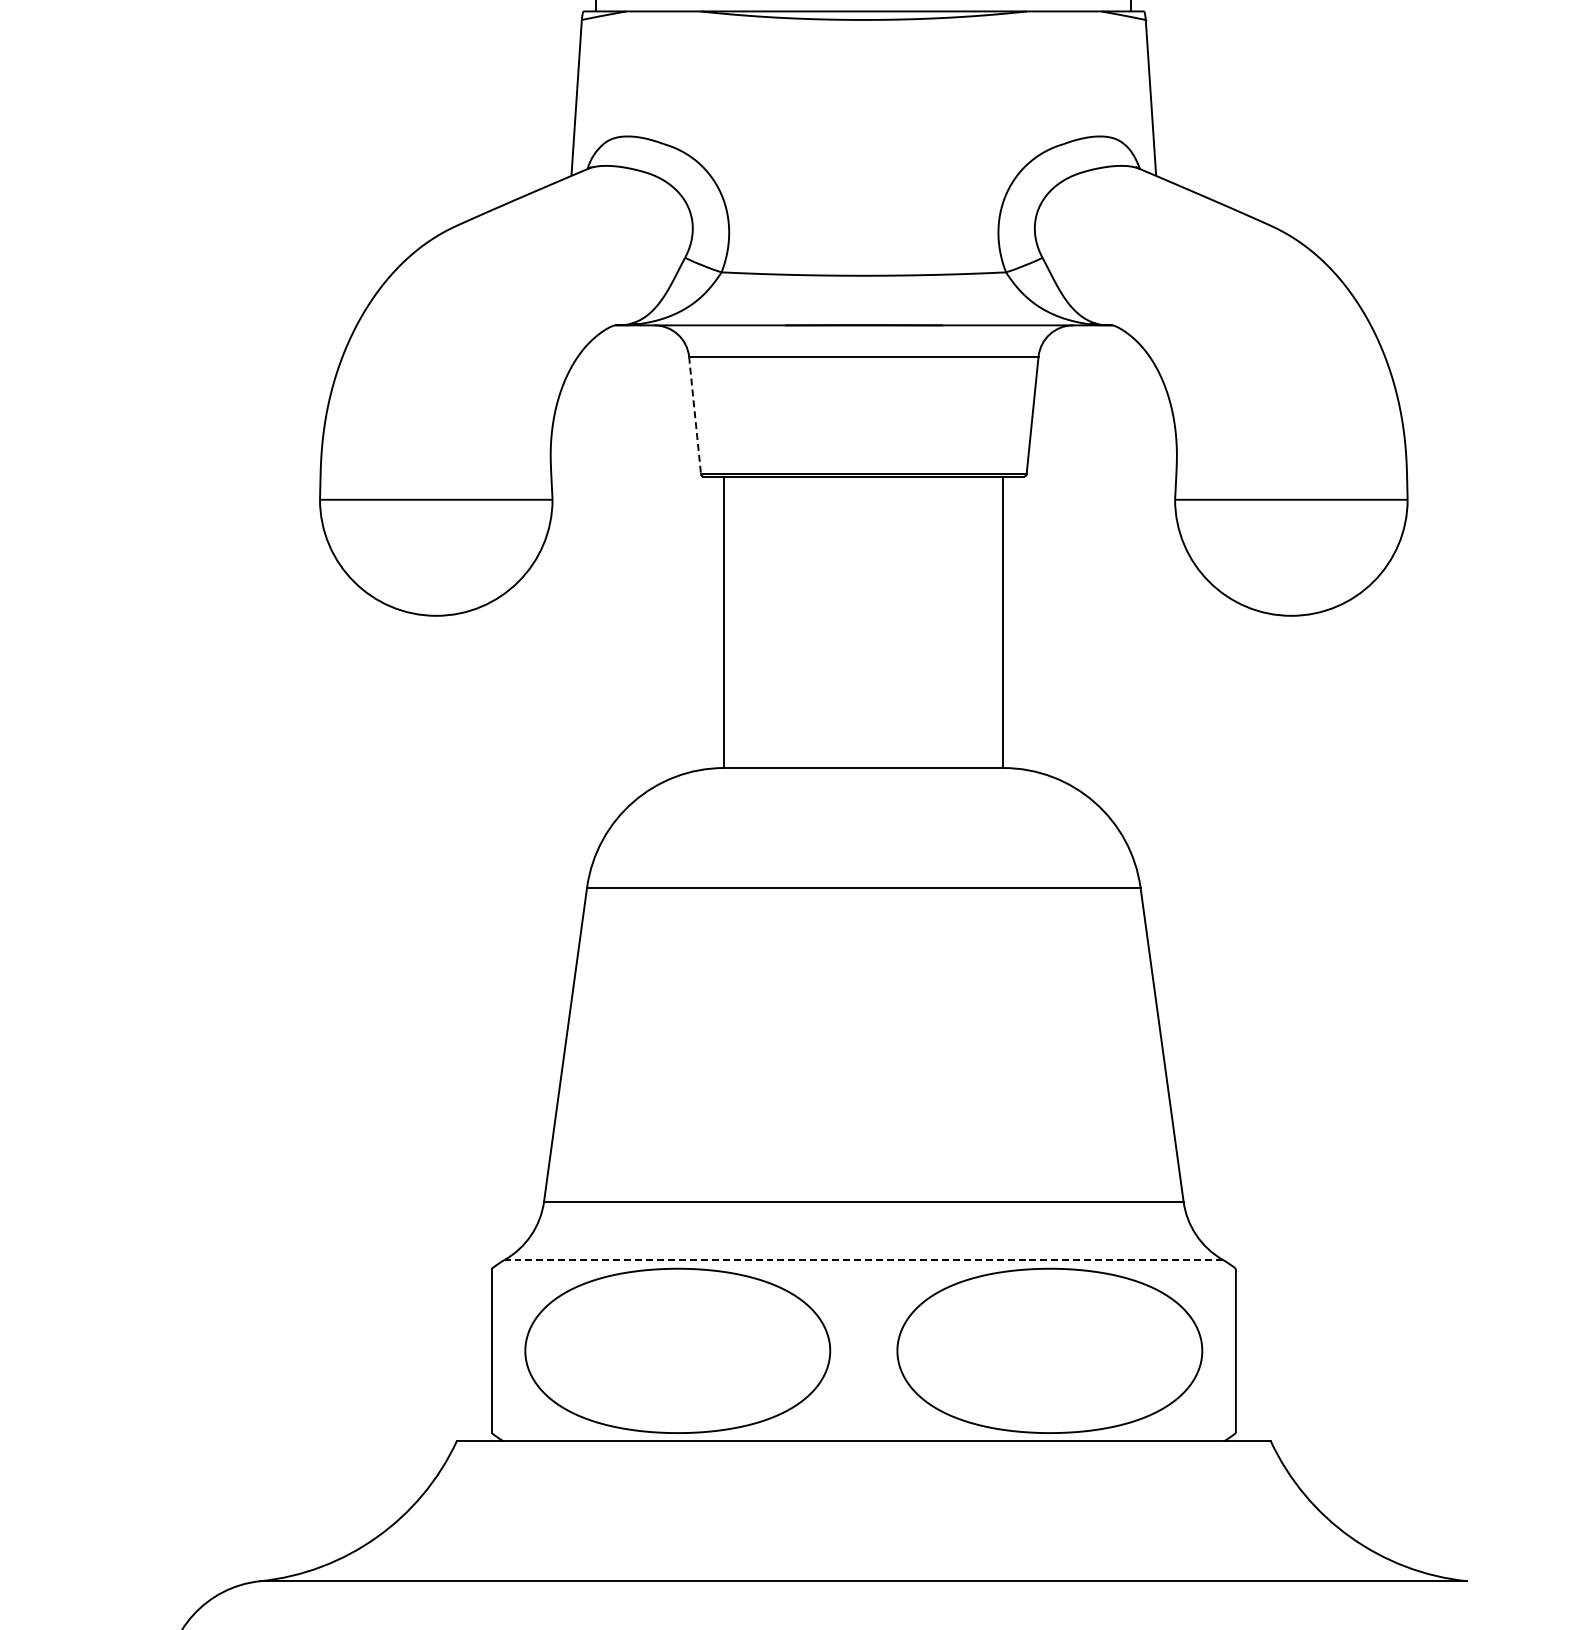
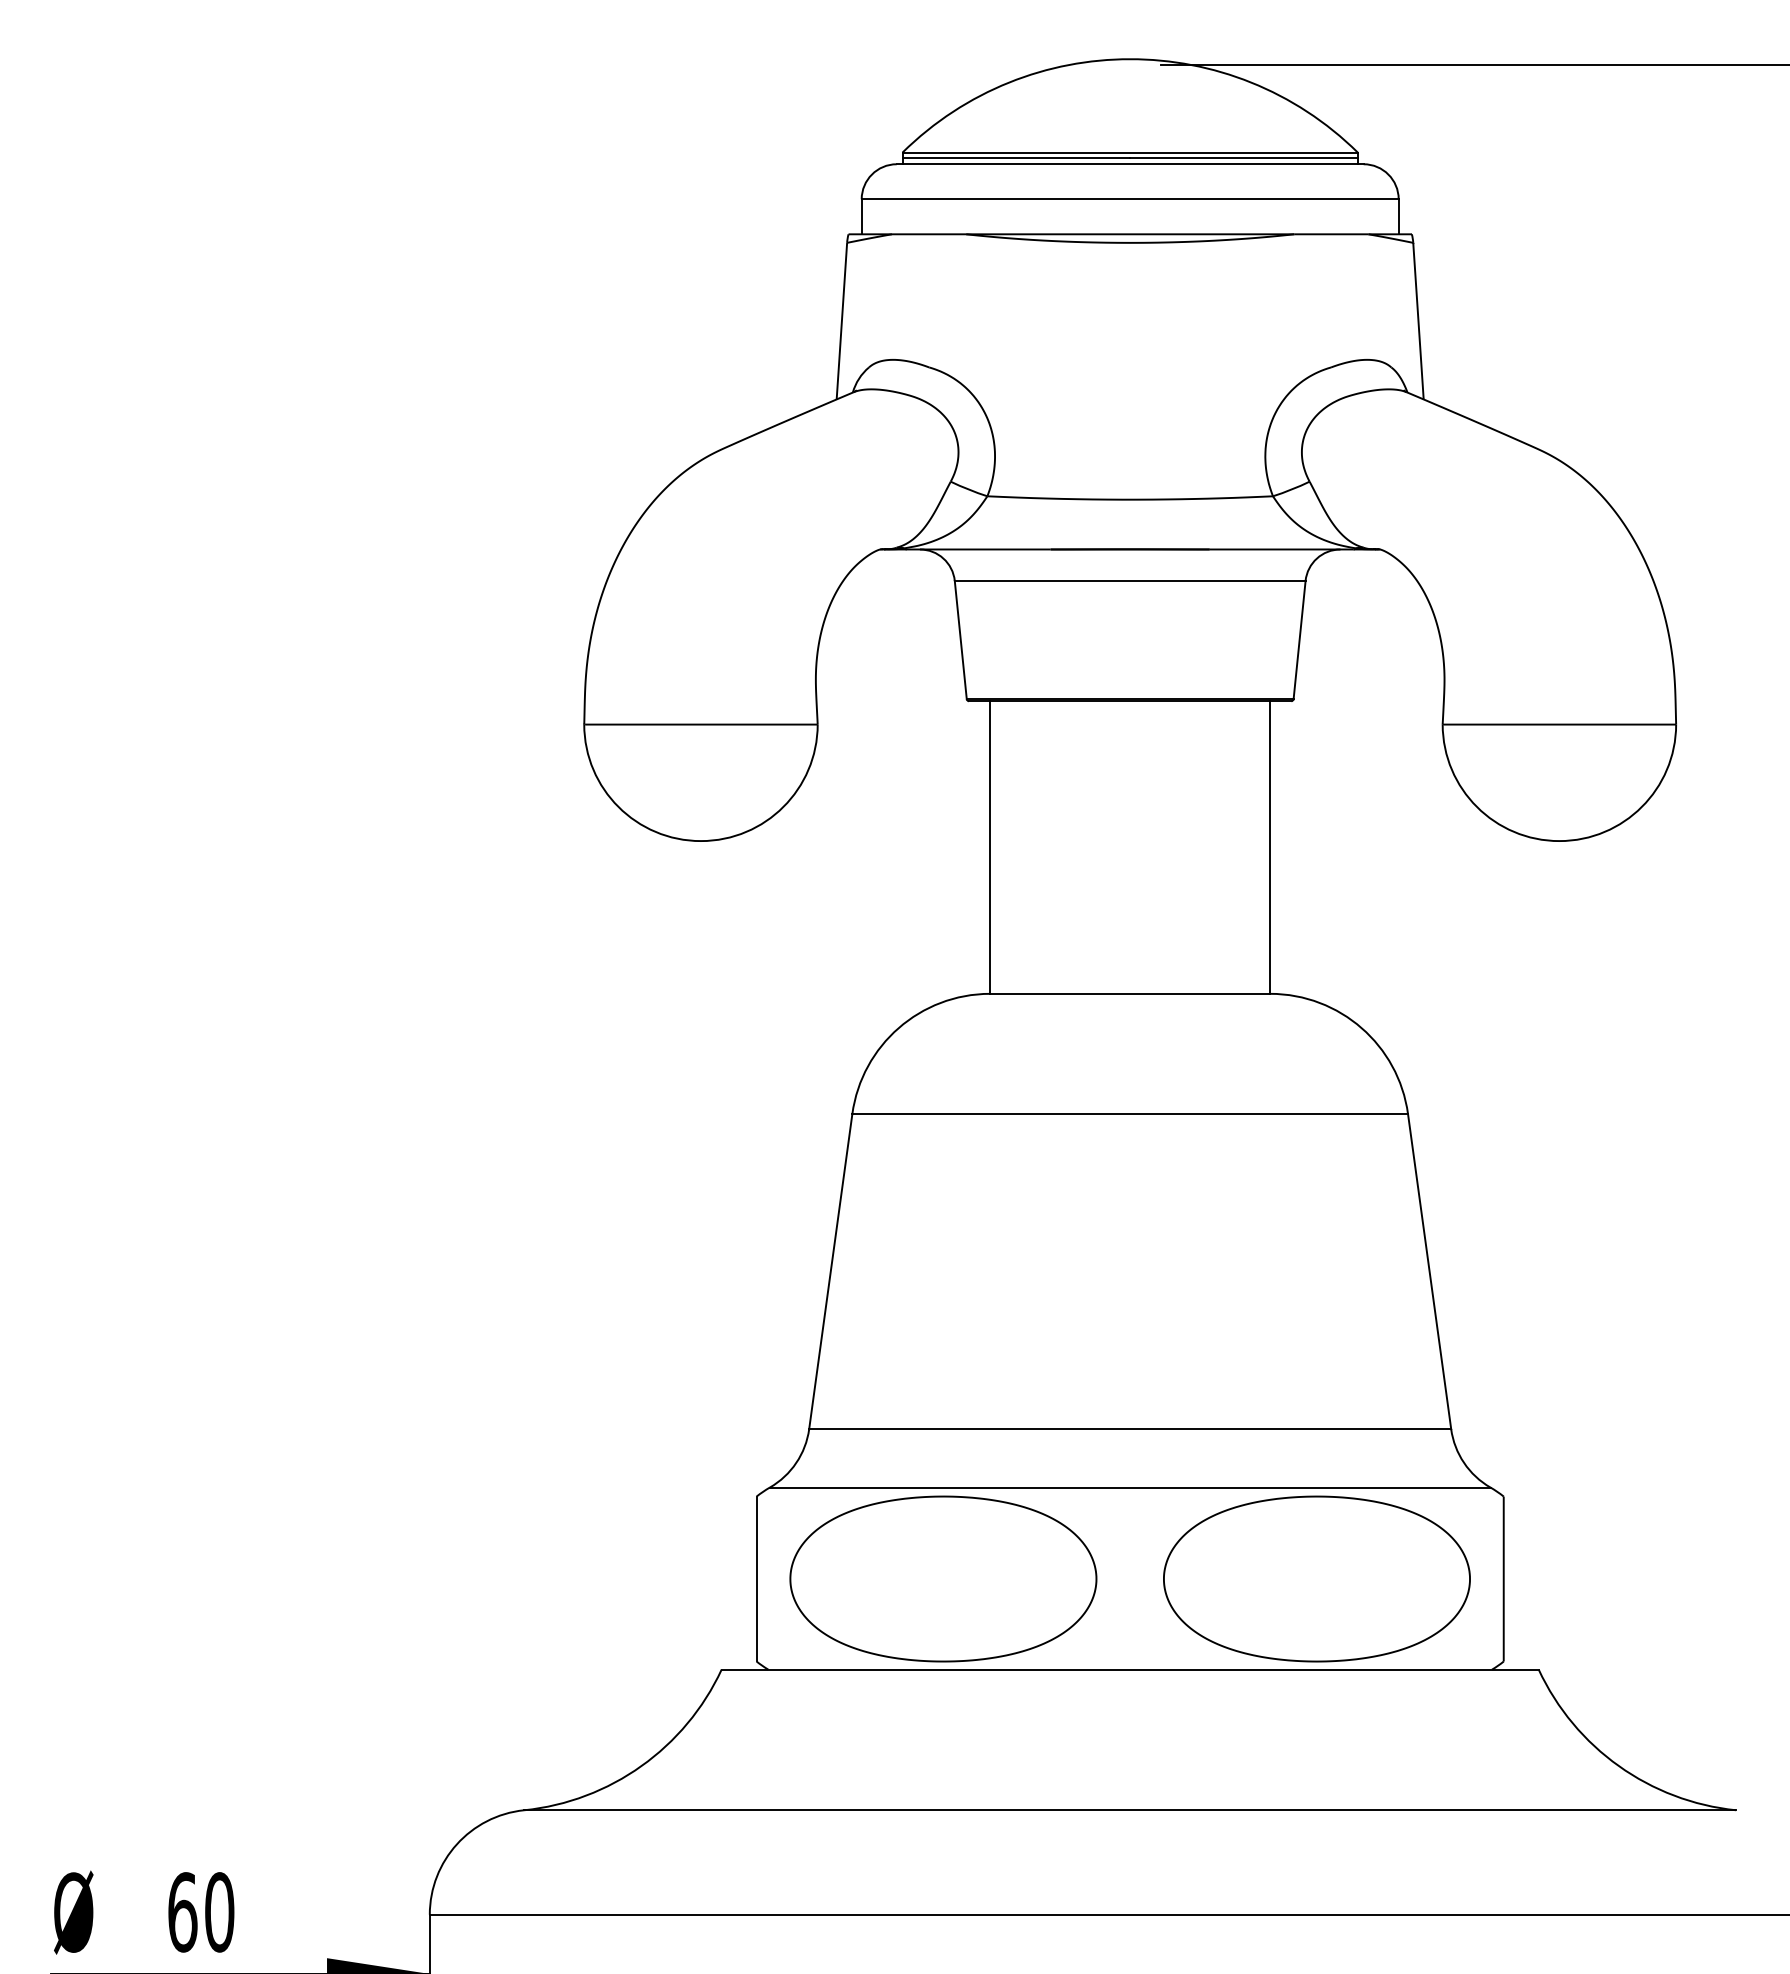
line: (694, 416) -> (960, 640), dashed -> solid
line: (863, 1259) -> (1129, 1487), dashed -> solid

